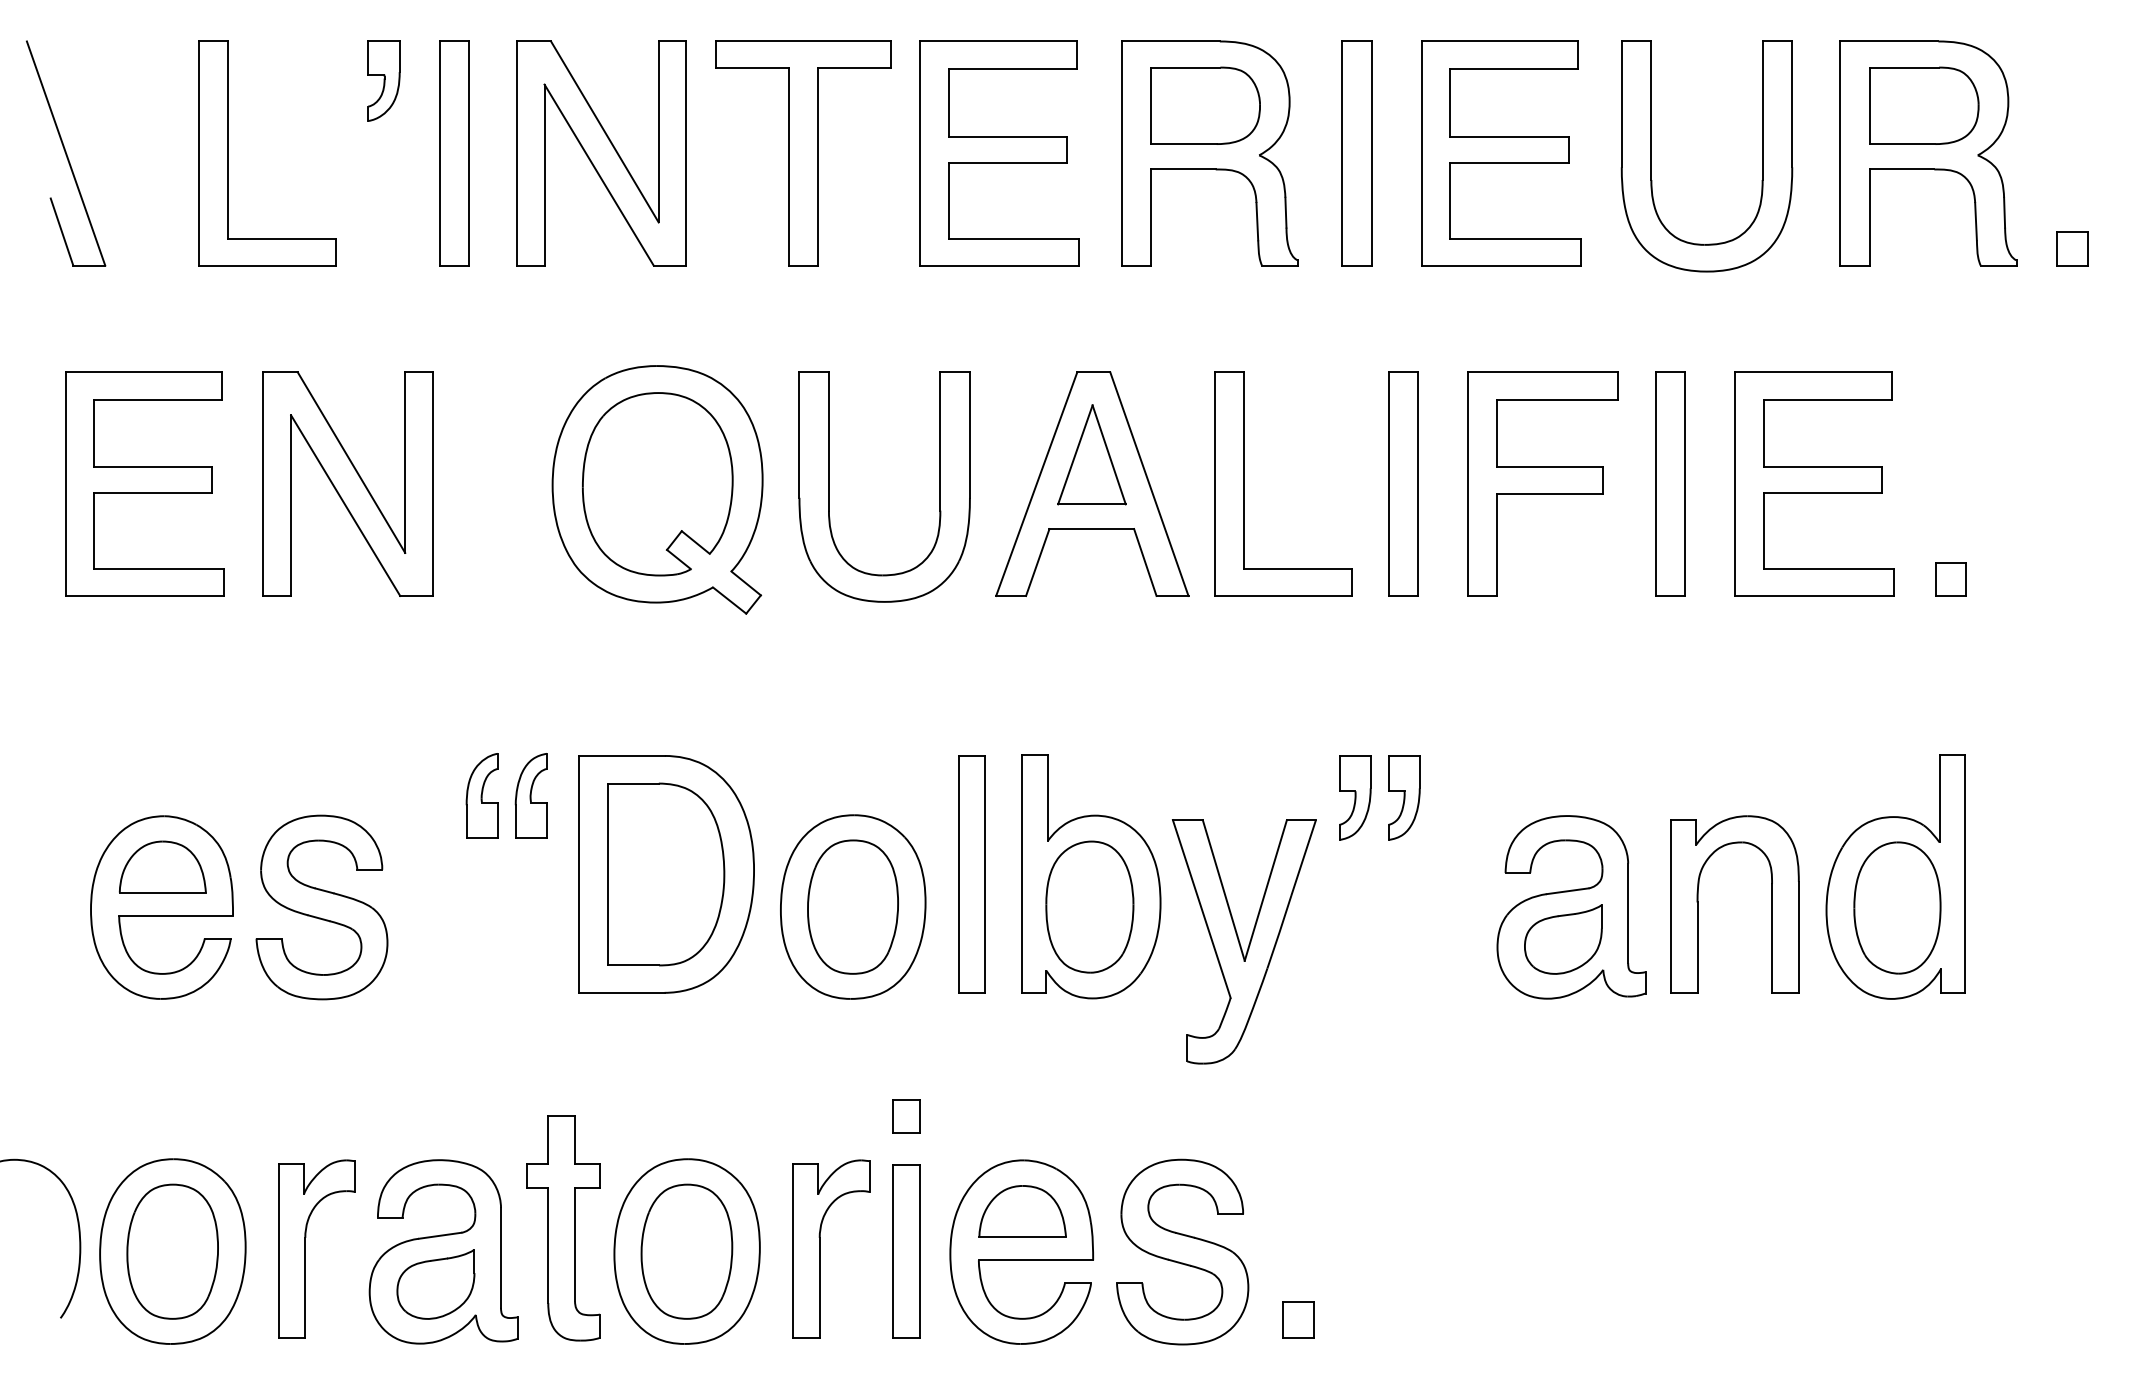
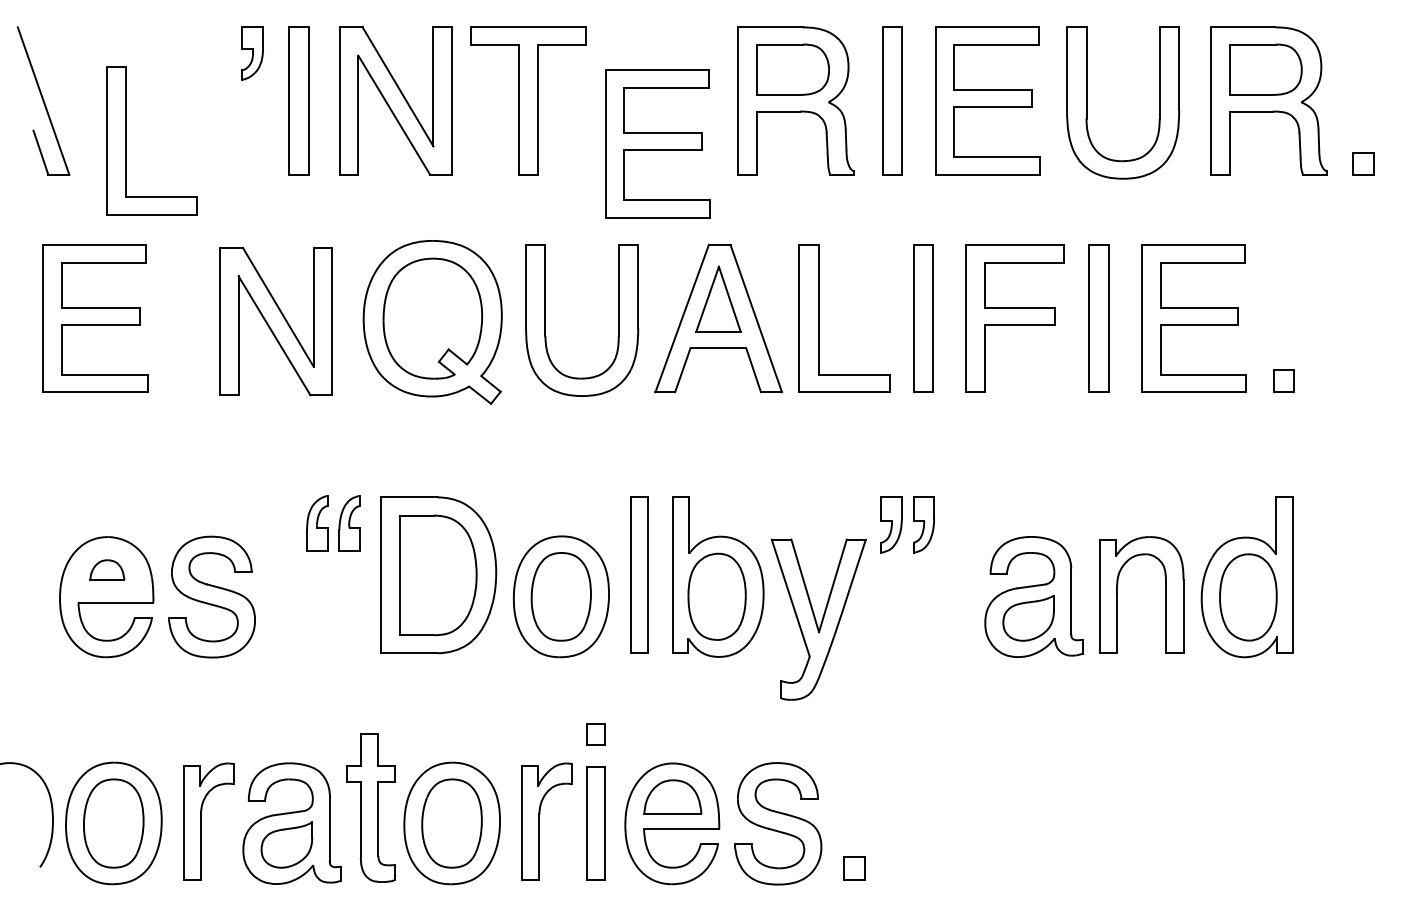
part: (228, 152) -> (126, 140), moved
part: (999, 152) -> (657, 143), moved
part: (347, 483) -> (275, 321), moved
part: (163, 865) -> (107, 569), size x0.6

